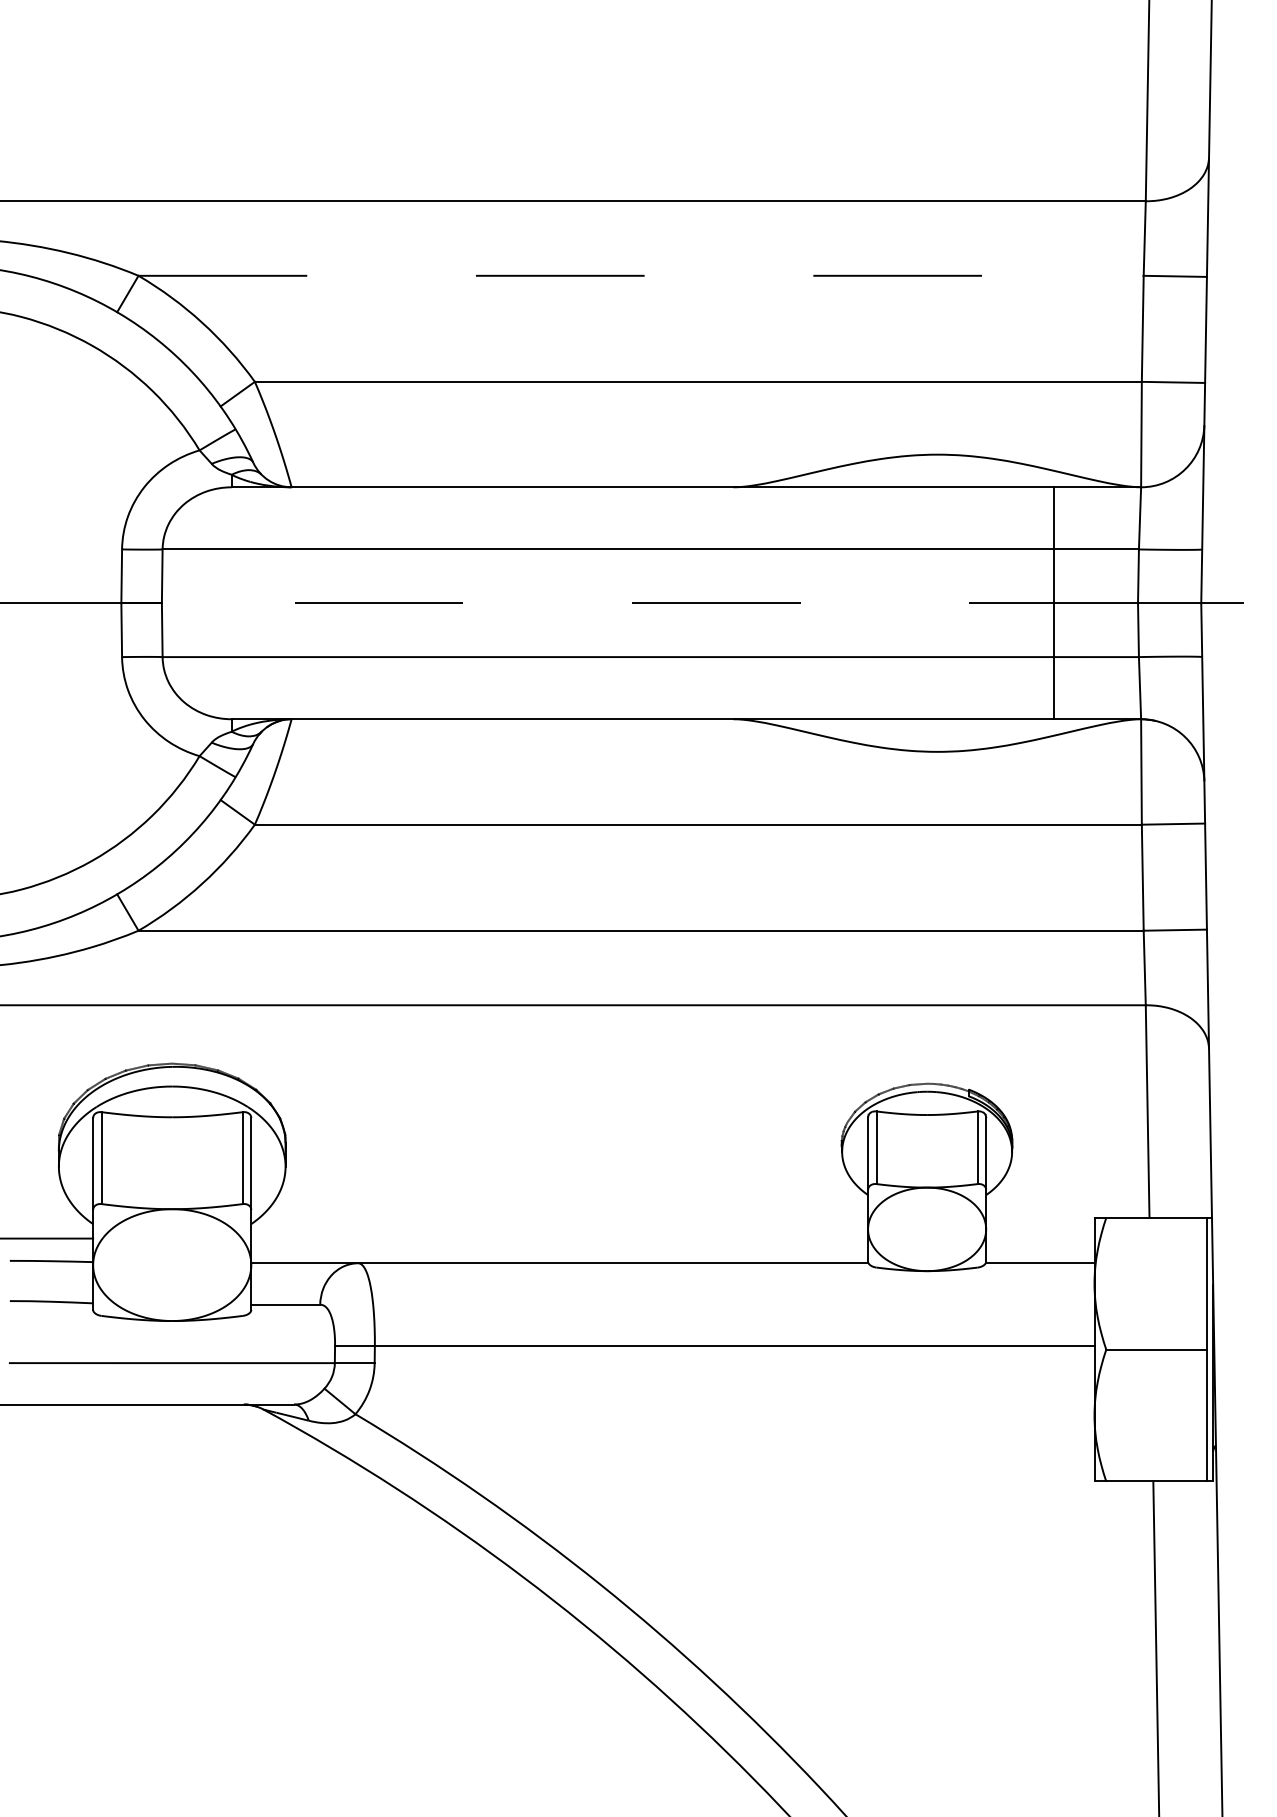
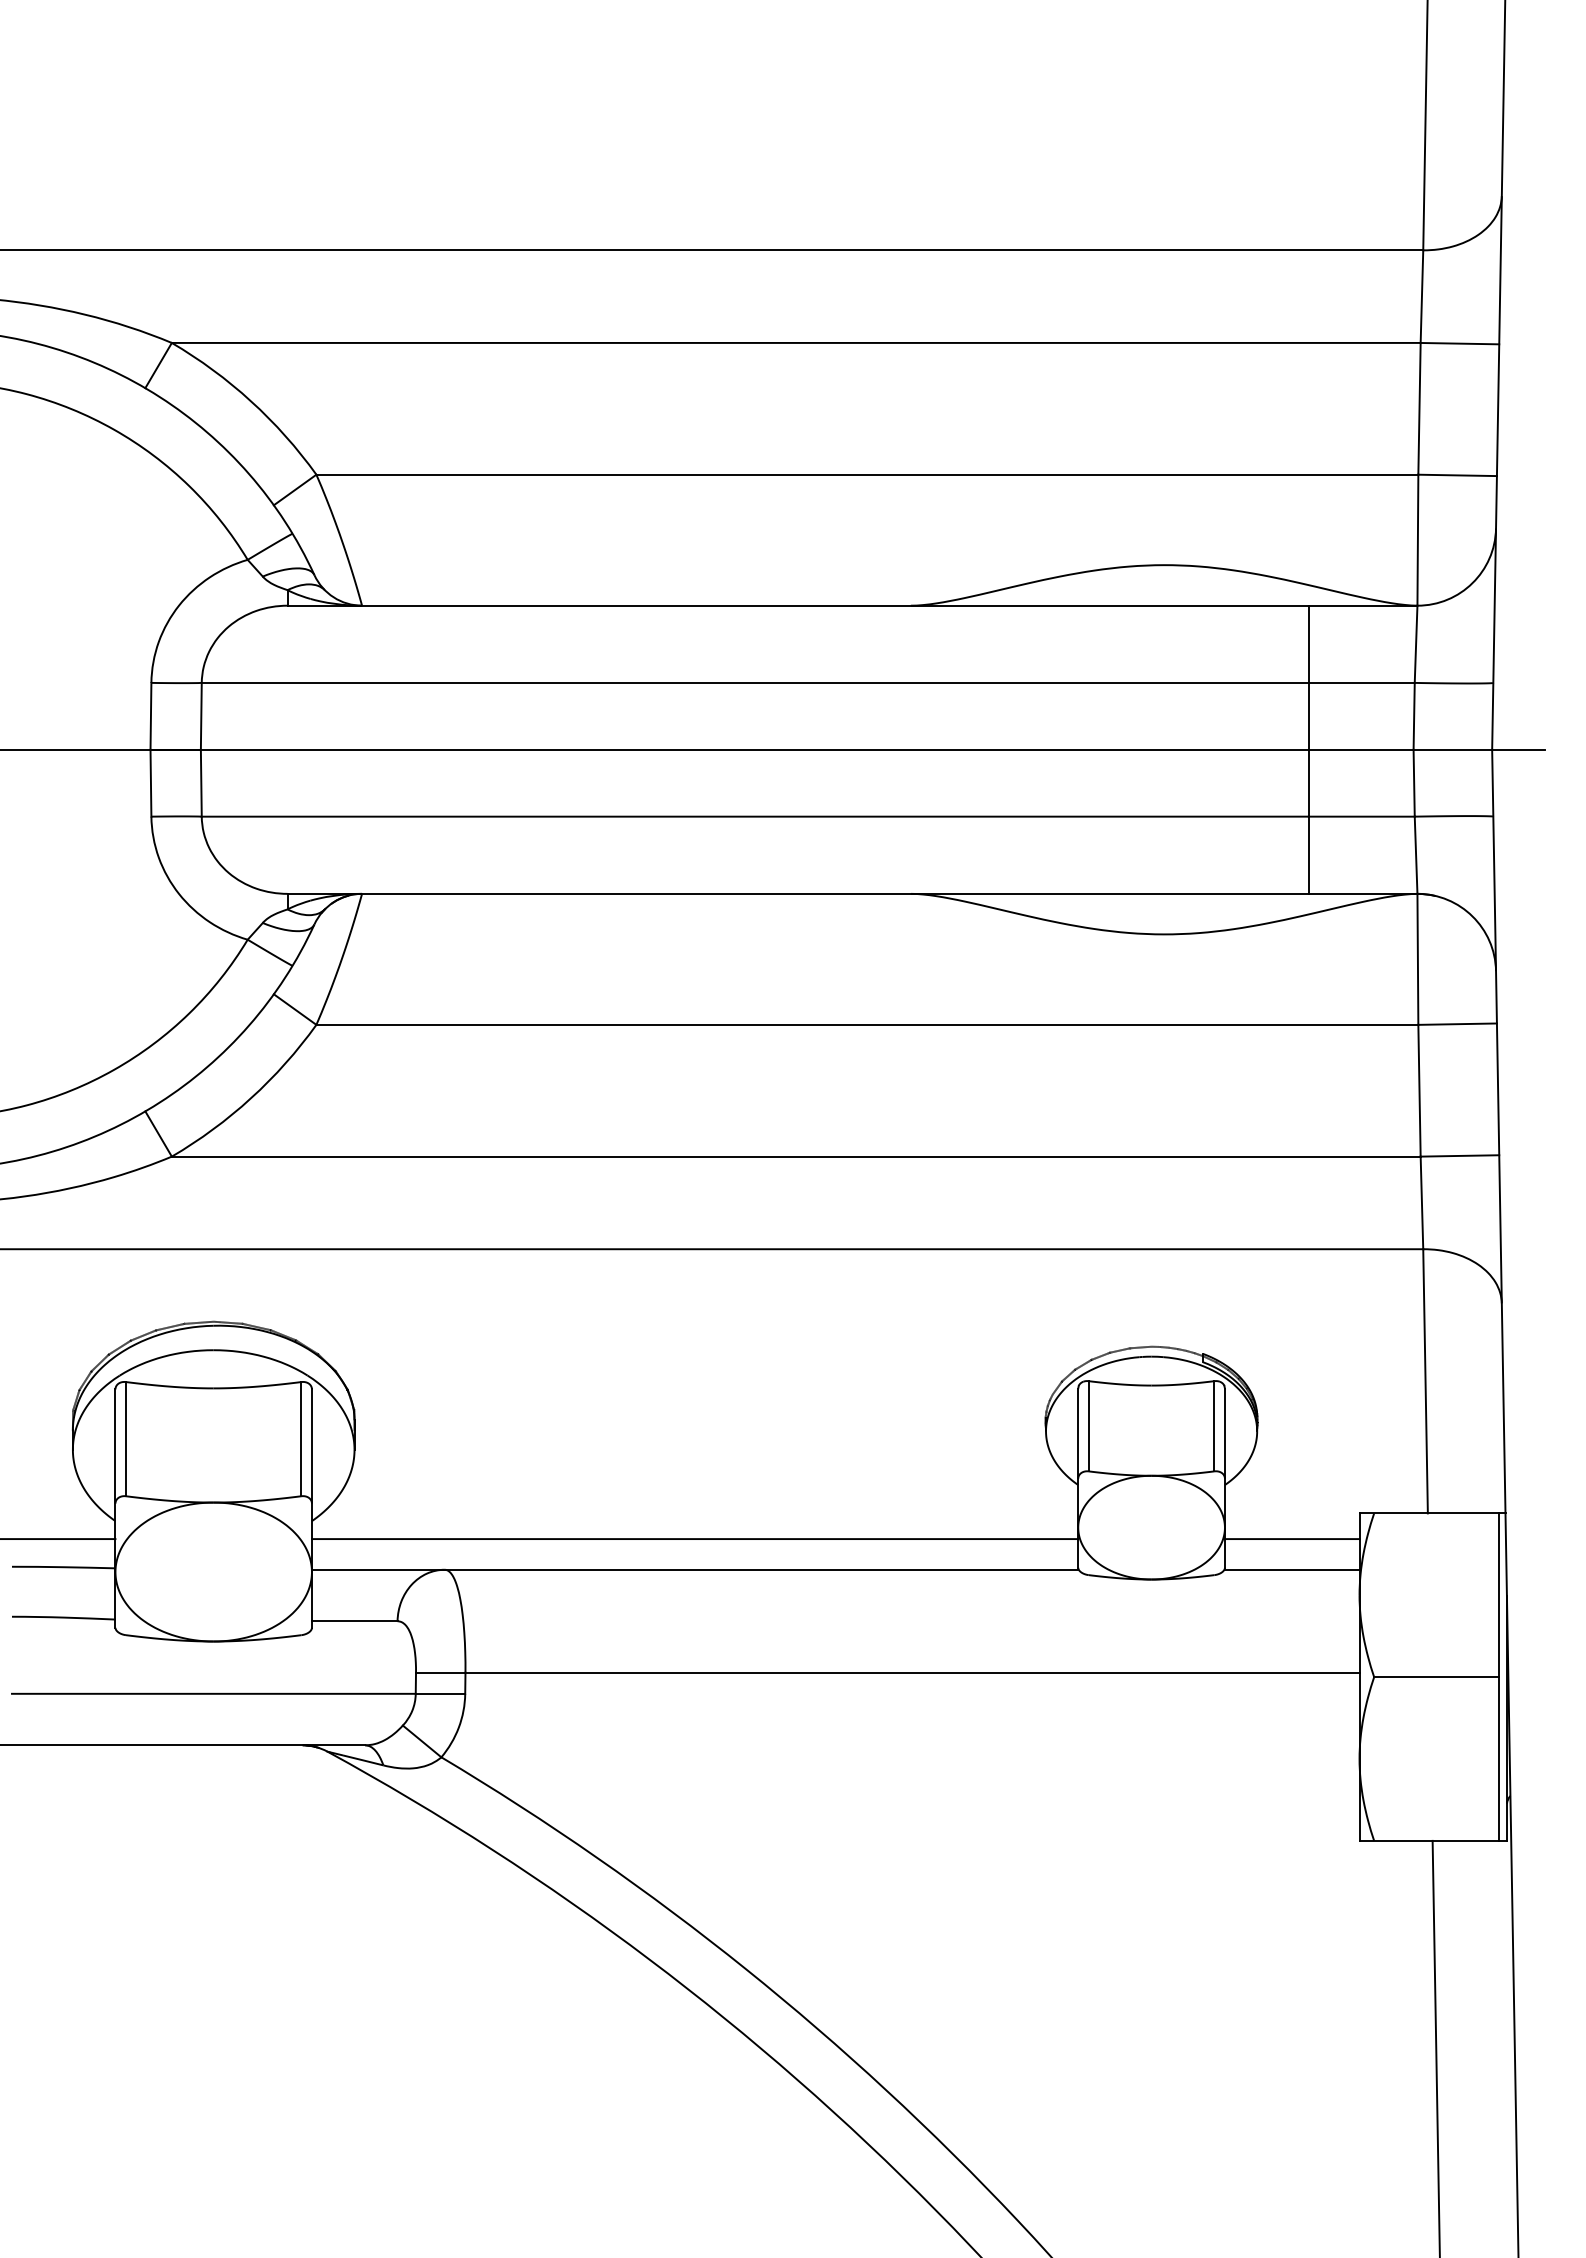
line: (641, 275) -> (796, 342), dashed -> solid
line: (649, 603) -> (806, 749), dashed -> solid
line: (559, 1238) -> (694, 1539), added
line: (1039, 1238) -> (1291, 1539), added

